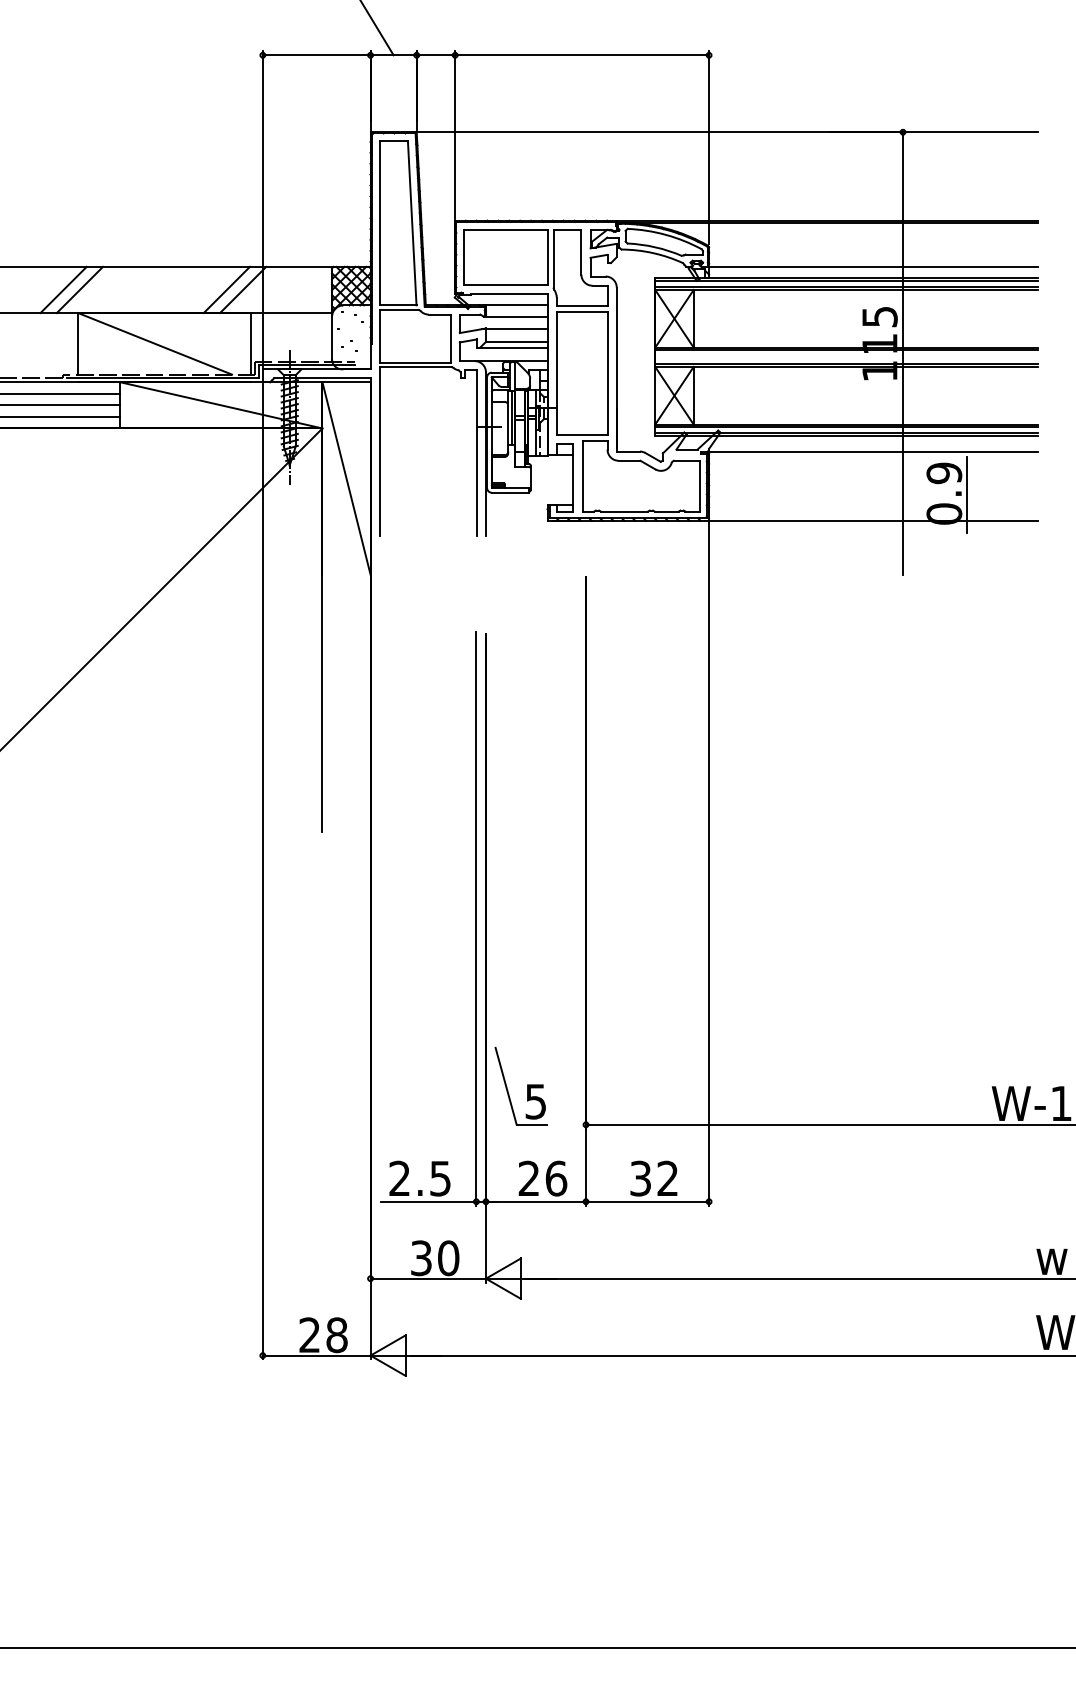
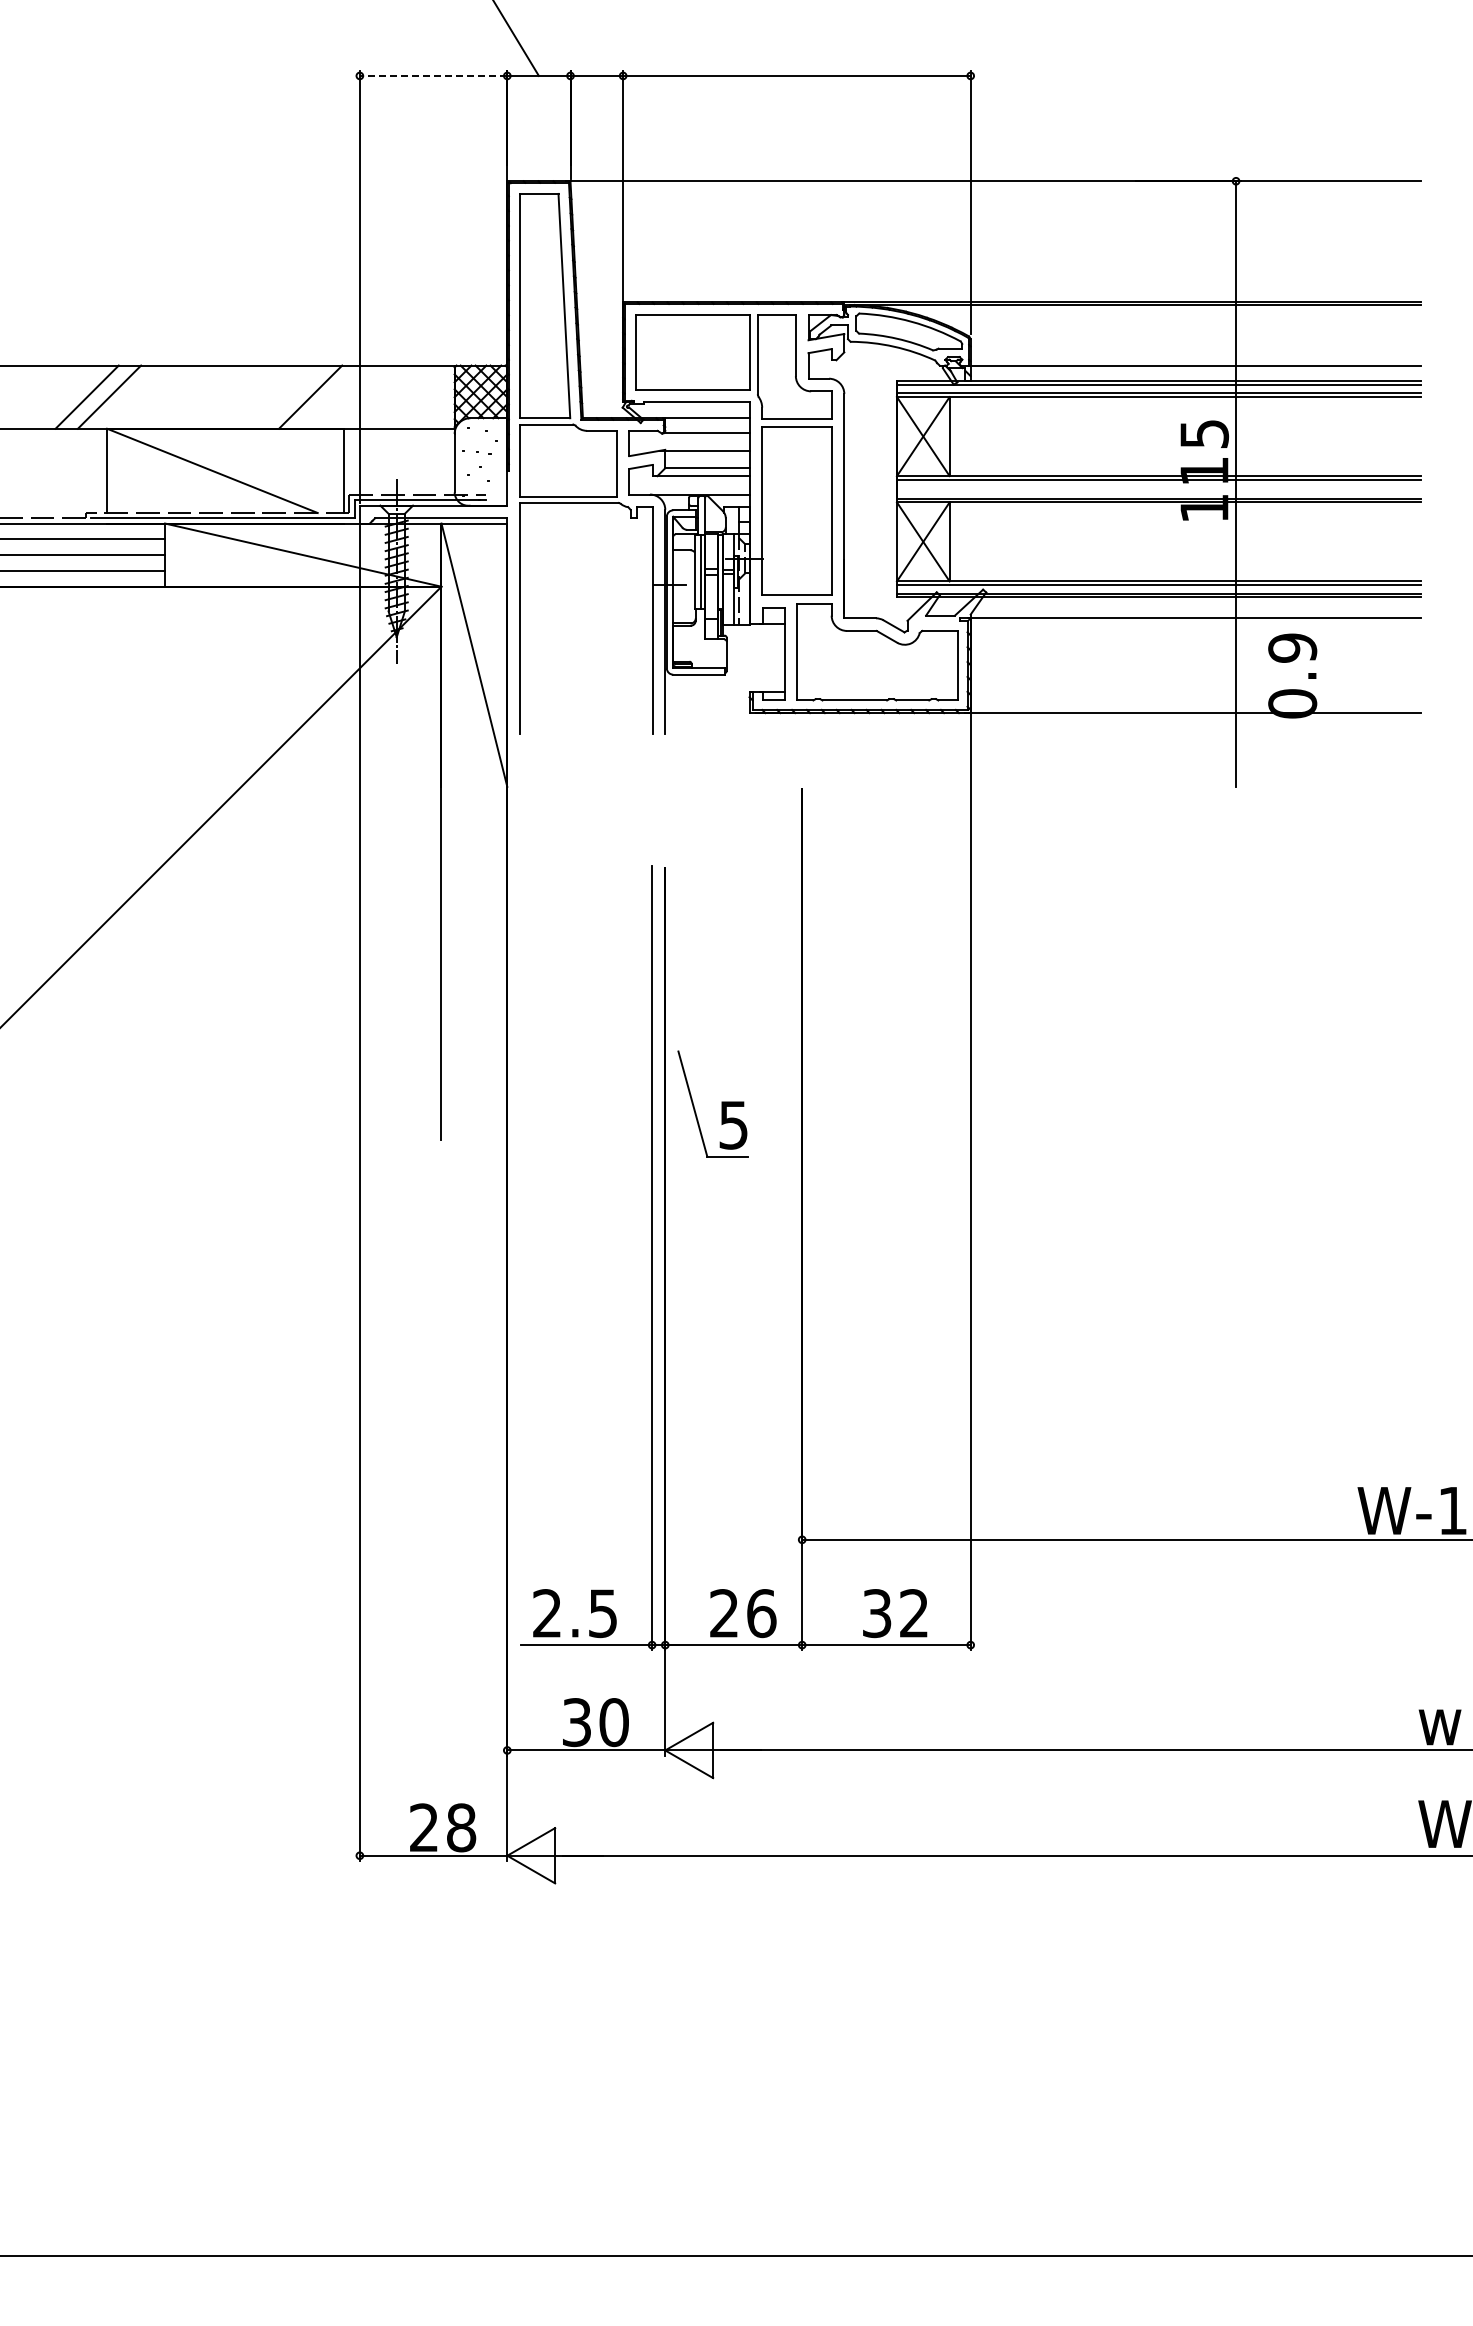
line: (316, 54) -> (433, 75), solid -> dashed
line: (242, 289) -> (332, 396), removed
line: (967, 495) -> (1324, 678), removed
part: (527, 1085) -> (721, 1103), moved

